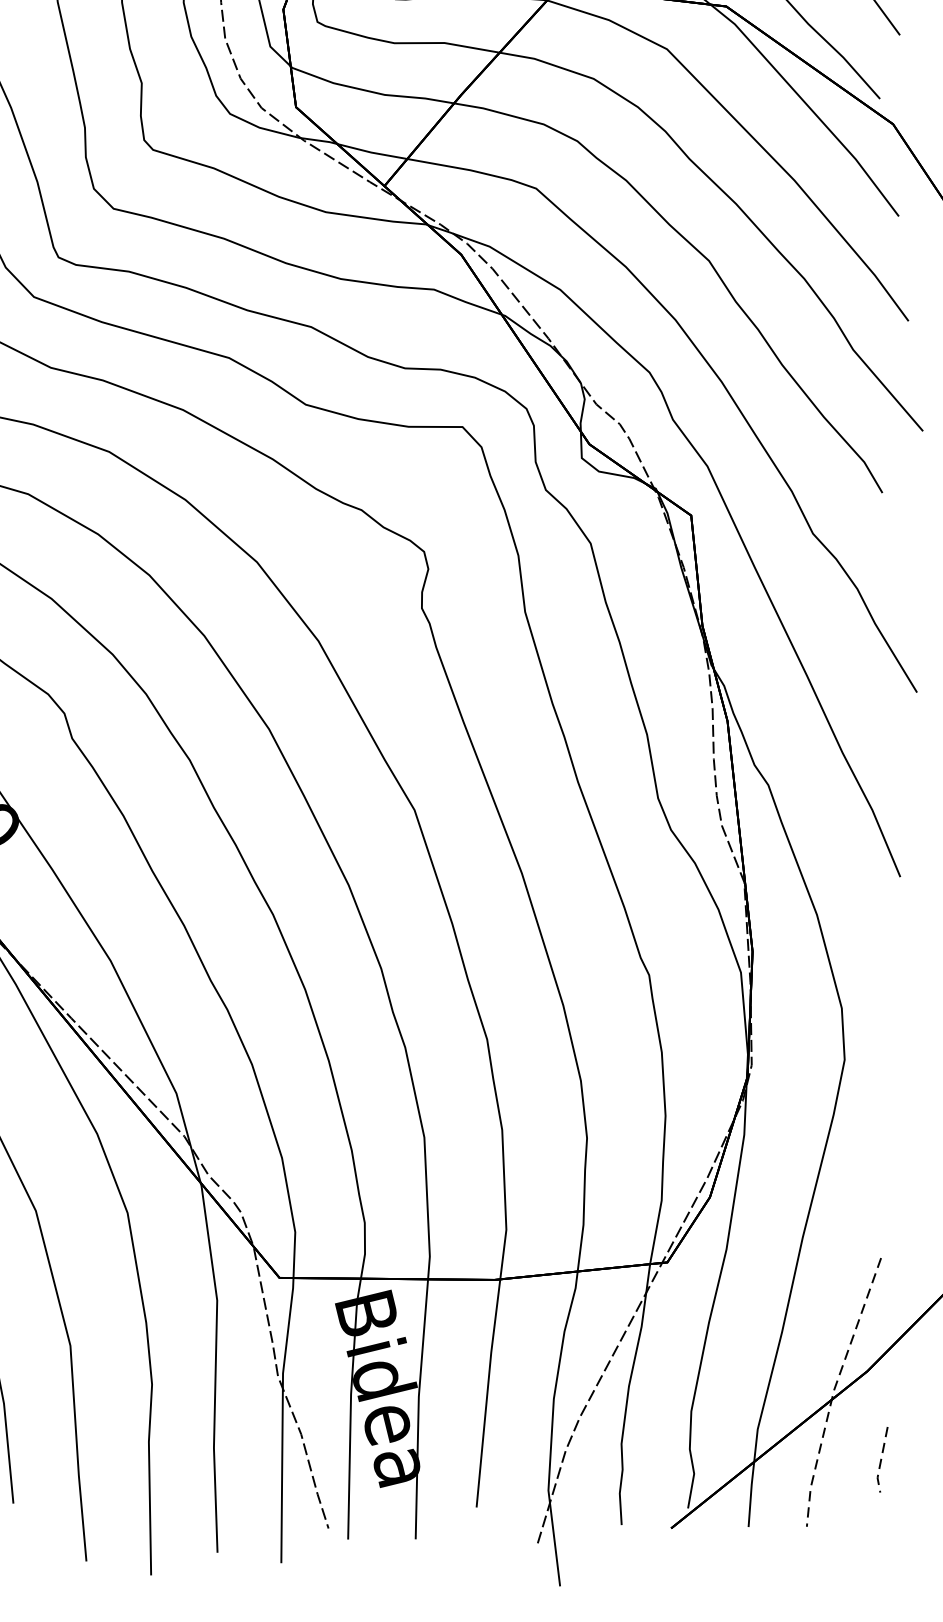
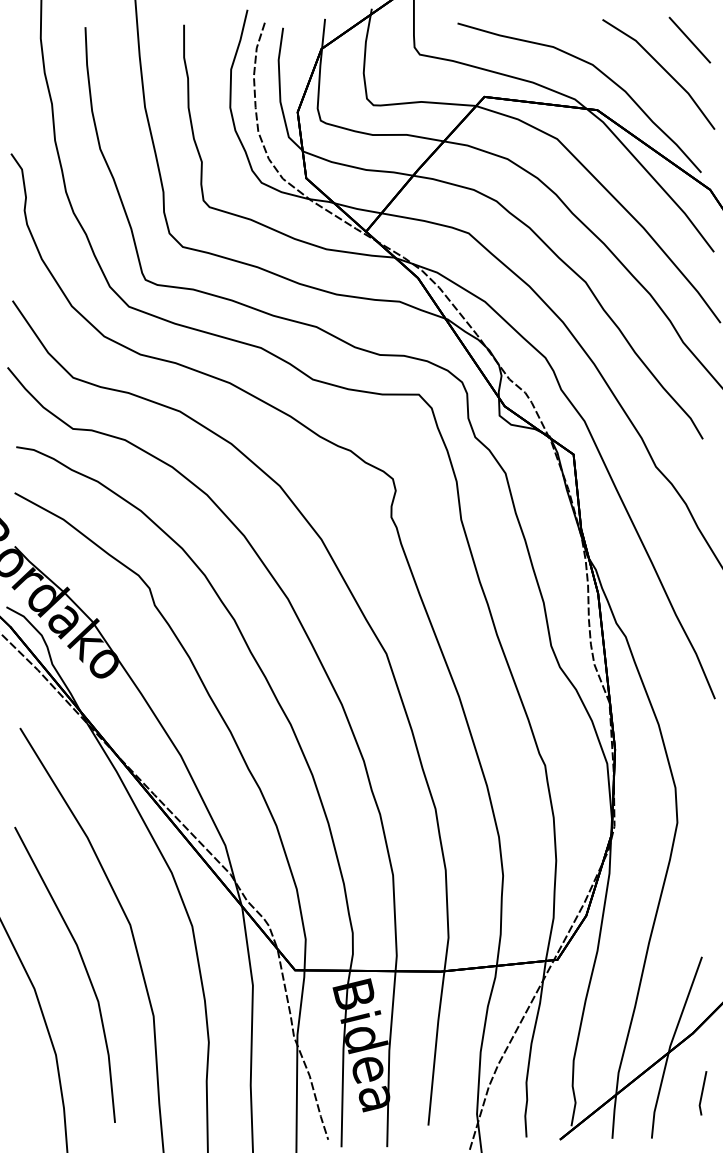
line: (834, 1390) -> (670, 1046), dashed -> solid
line: (880, 1461) -> (701, 1094), dashed -> solid

